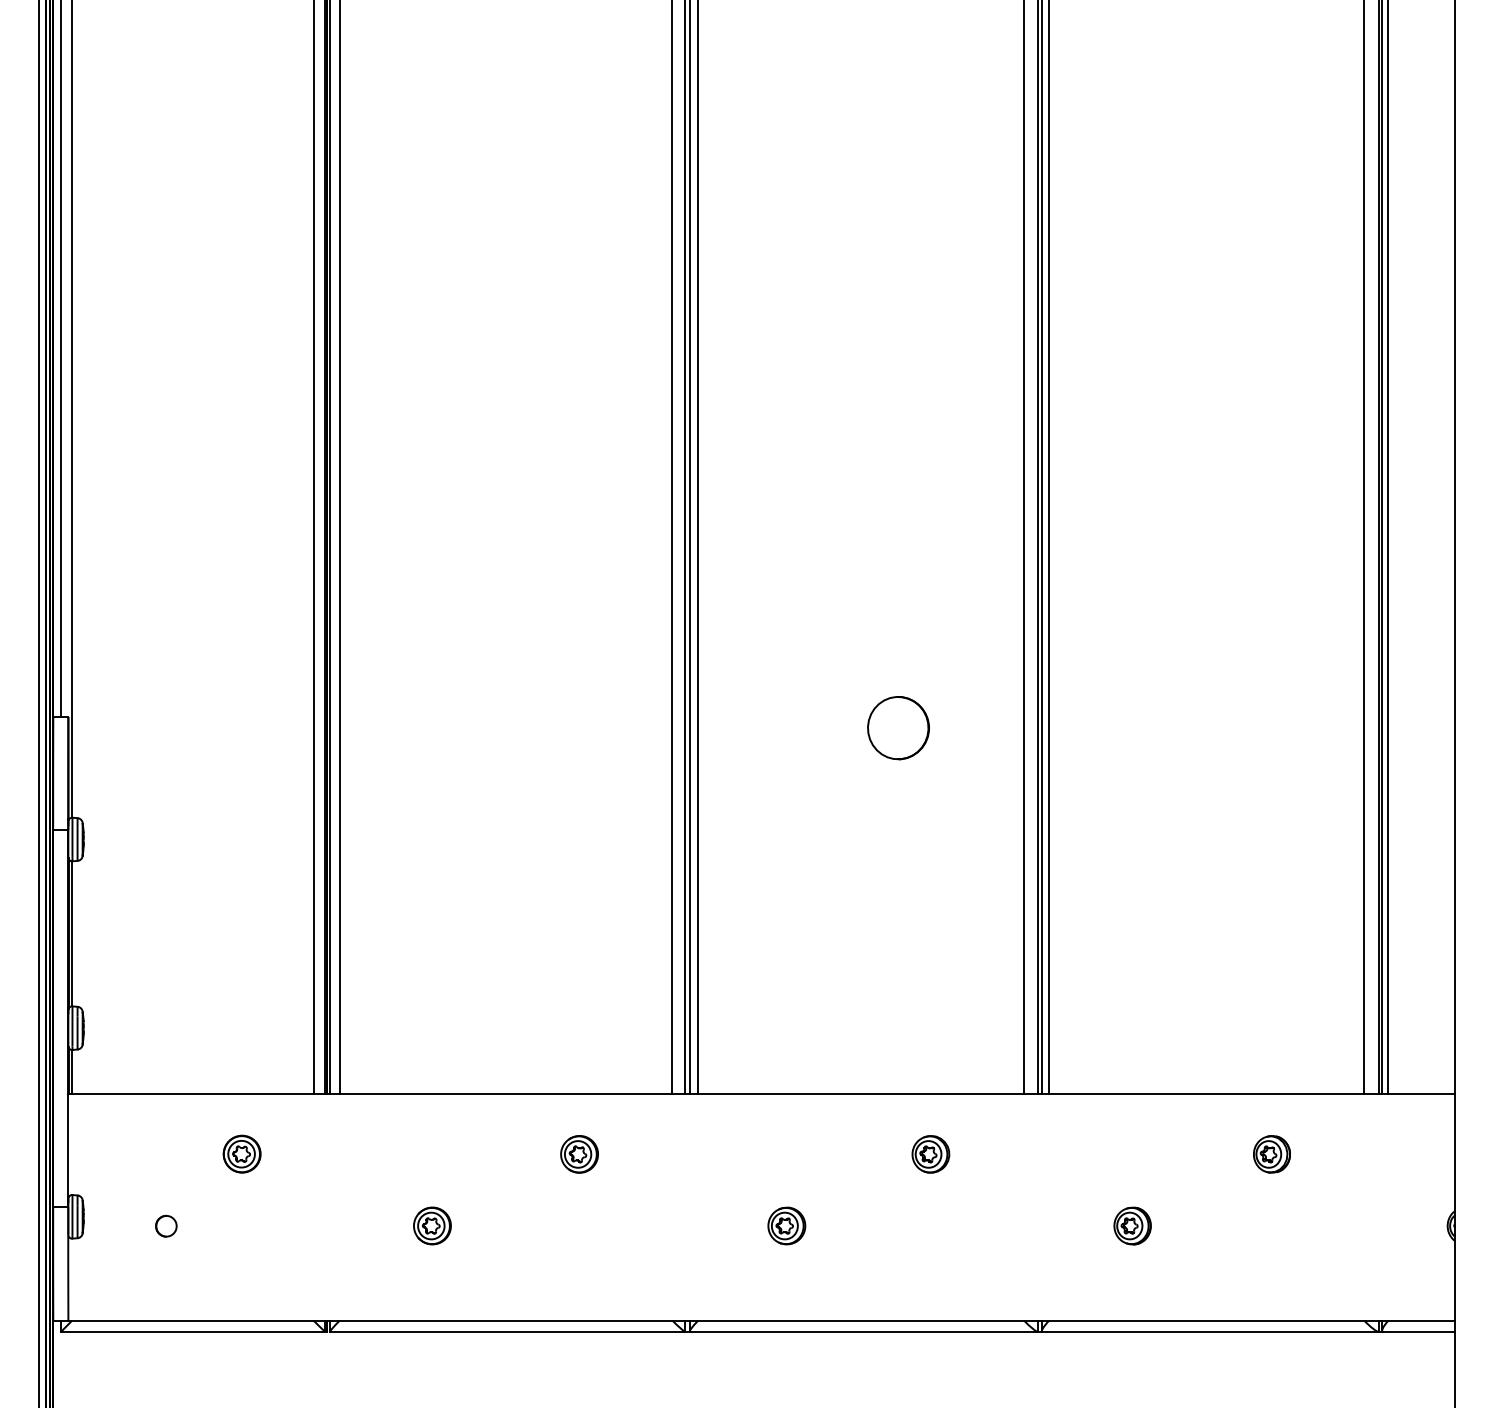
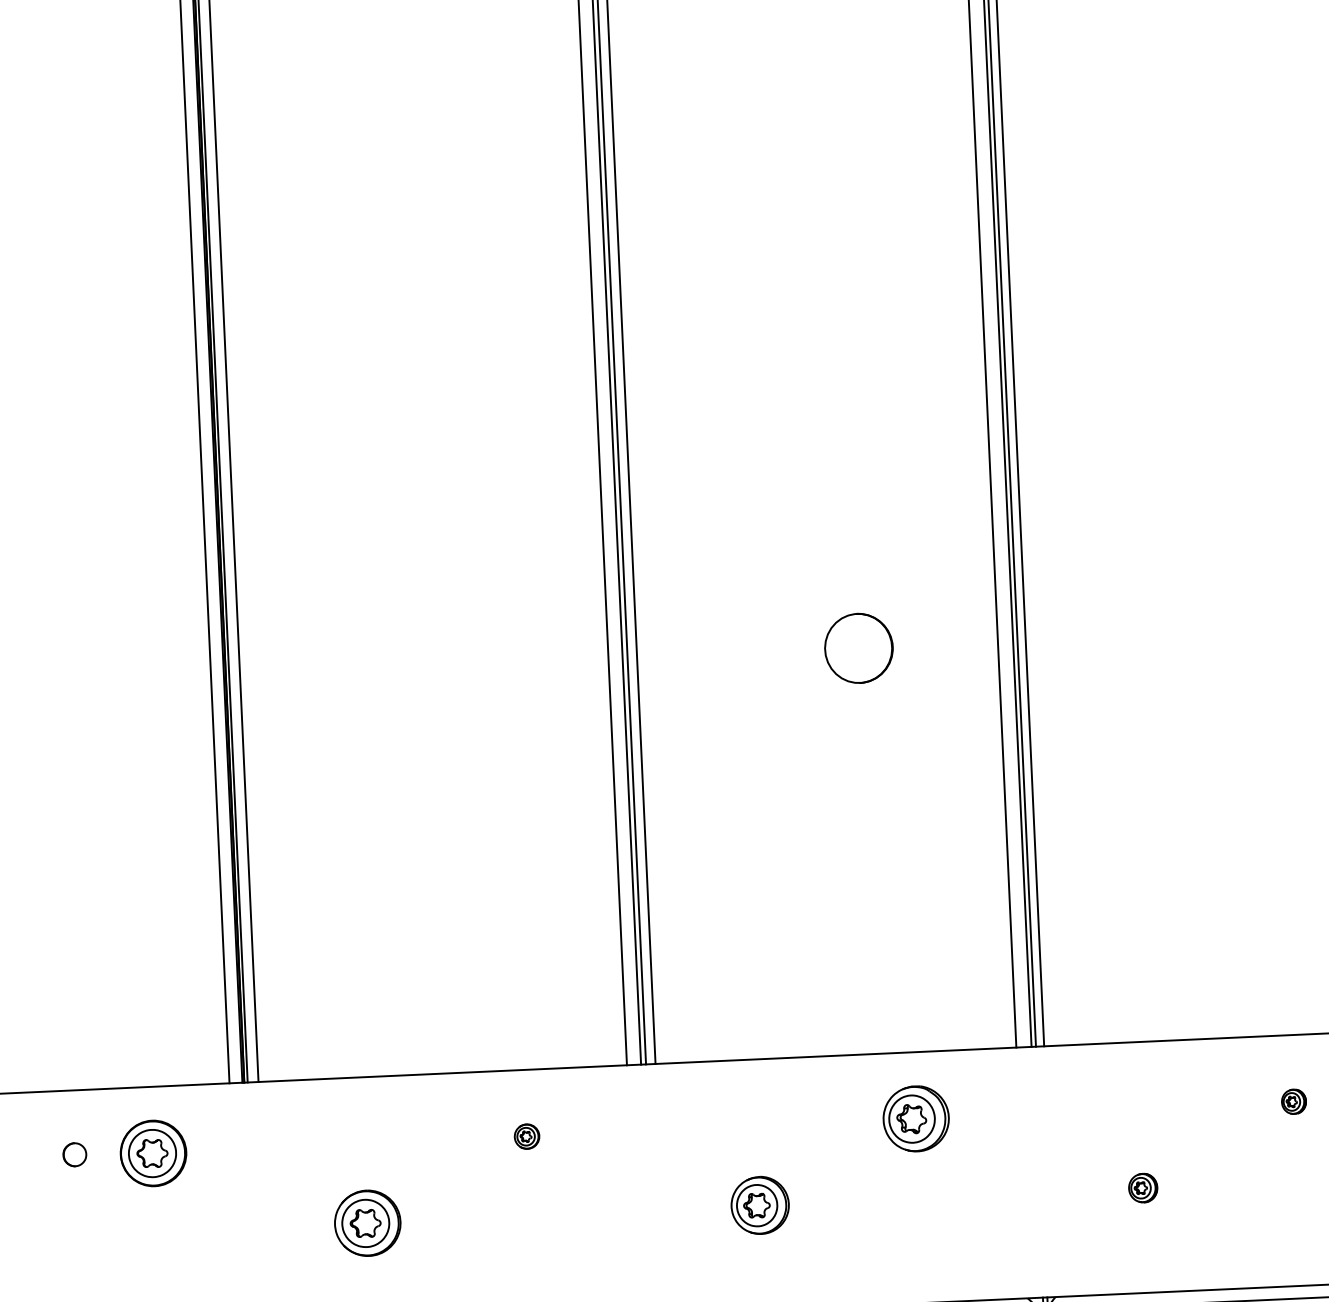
part: (241, 1153) -> (152, 1152), size x1.6
part: (579, 1154) -> (527, 1136), size x0.6
part: (930, 1154) -> (915, 1119), size x1.6
part: (1271, 1154) -> (1293, 1101), size x0.6
part: (166, 1225) -> (75, 1153), moved
part: (432, 1225) -> (367, 1222), size x1.6
part: (786, 1225) -> (759, 1204), size x1.4
part: (1132, 1225) -> (1143, 1187), size x0.7

